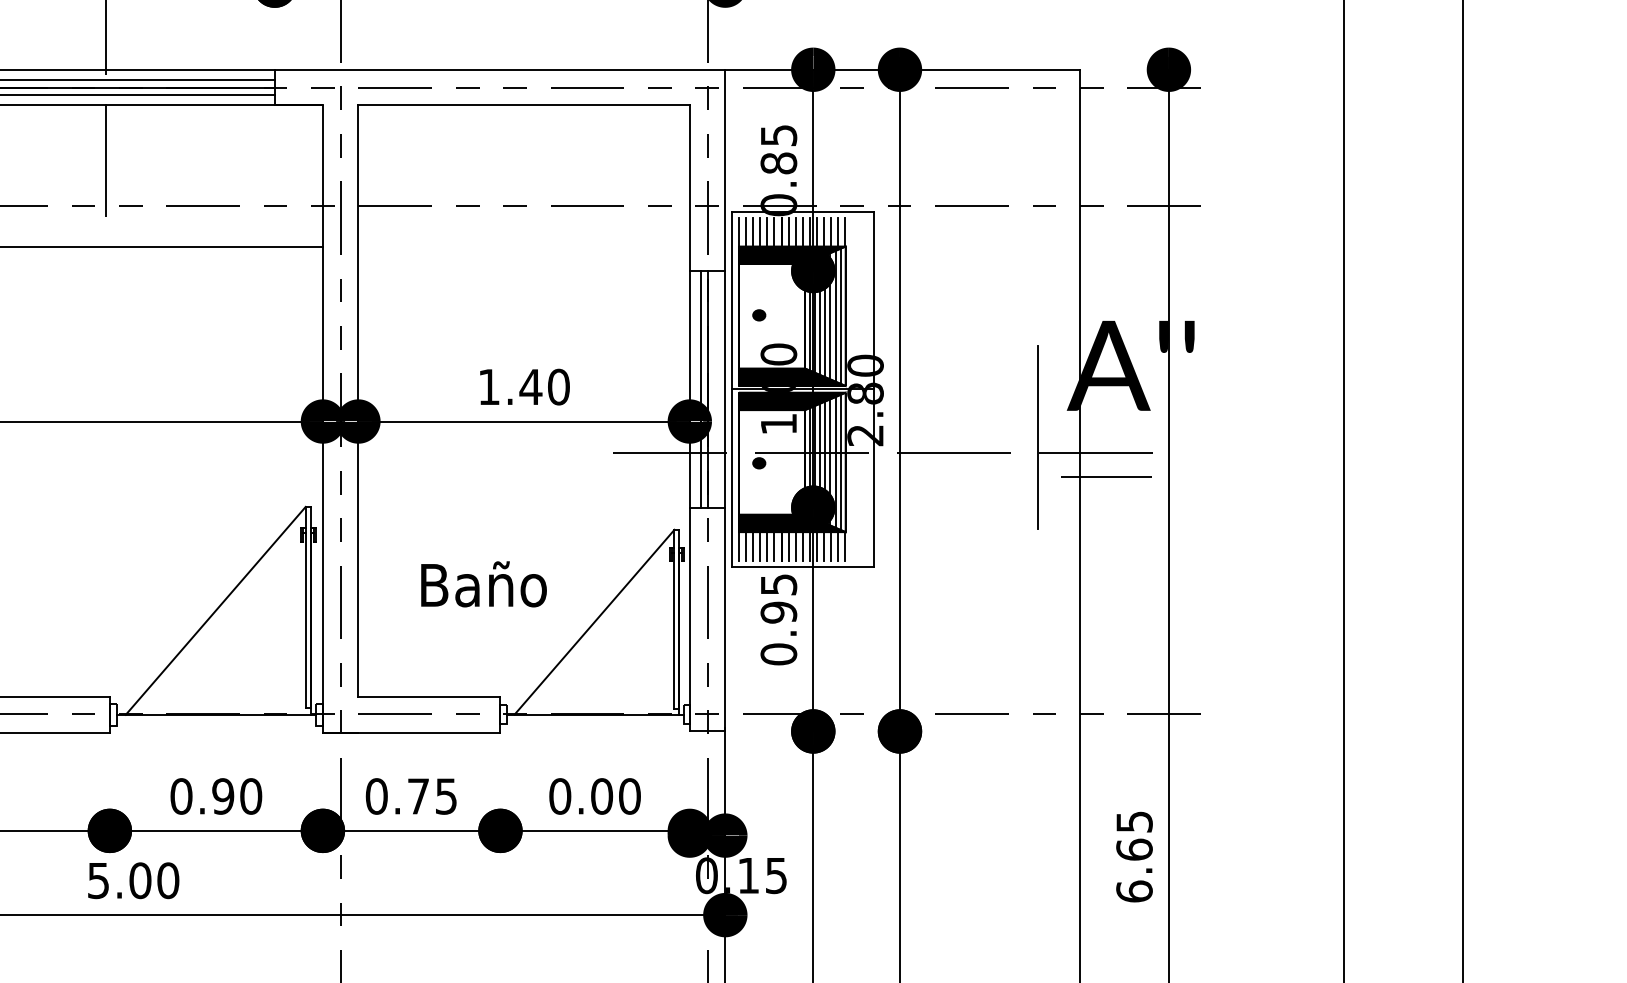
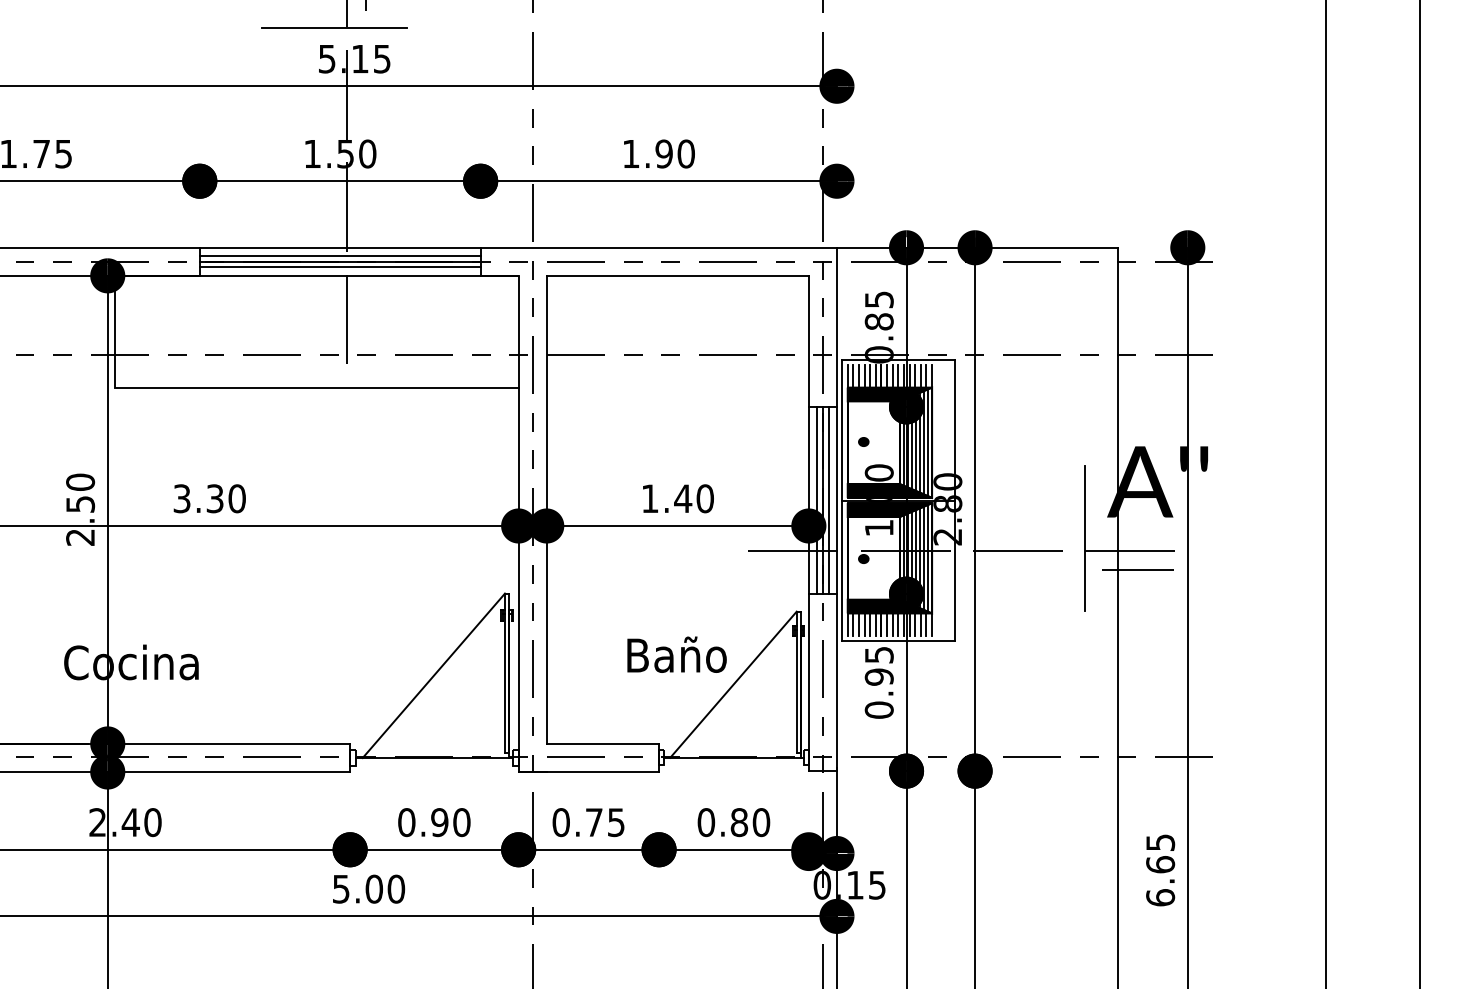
line: (714, 389) -> (828, 500), added
text: (483, 583) -> (676, 654), moved
text: (602, 796) -> (739, 822), 0.00 -> 0.80

